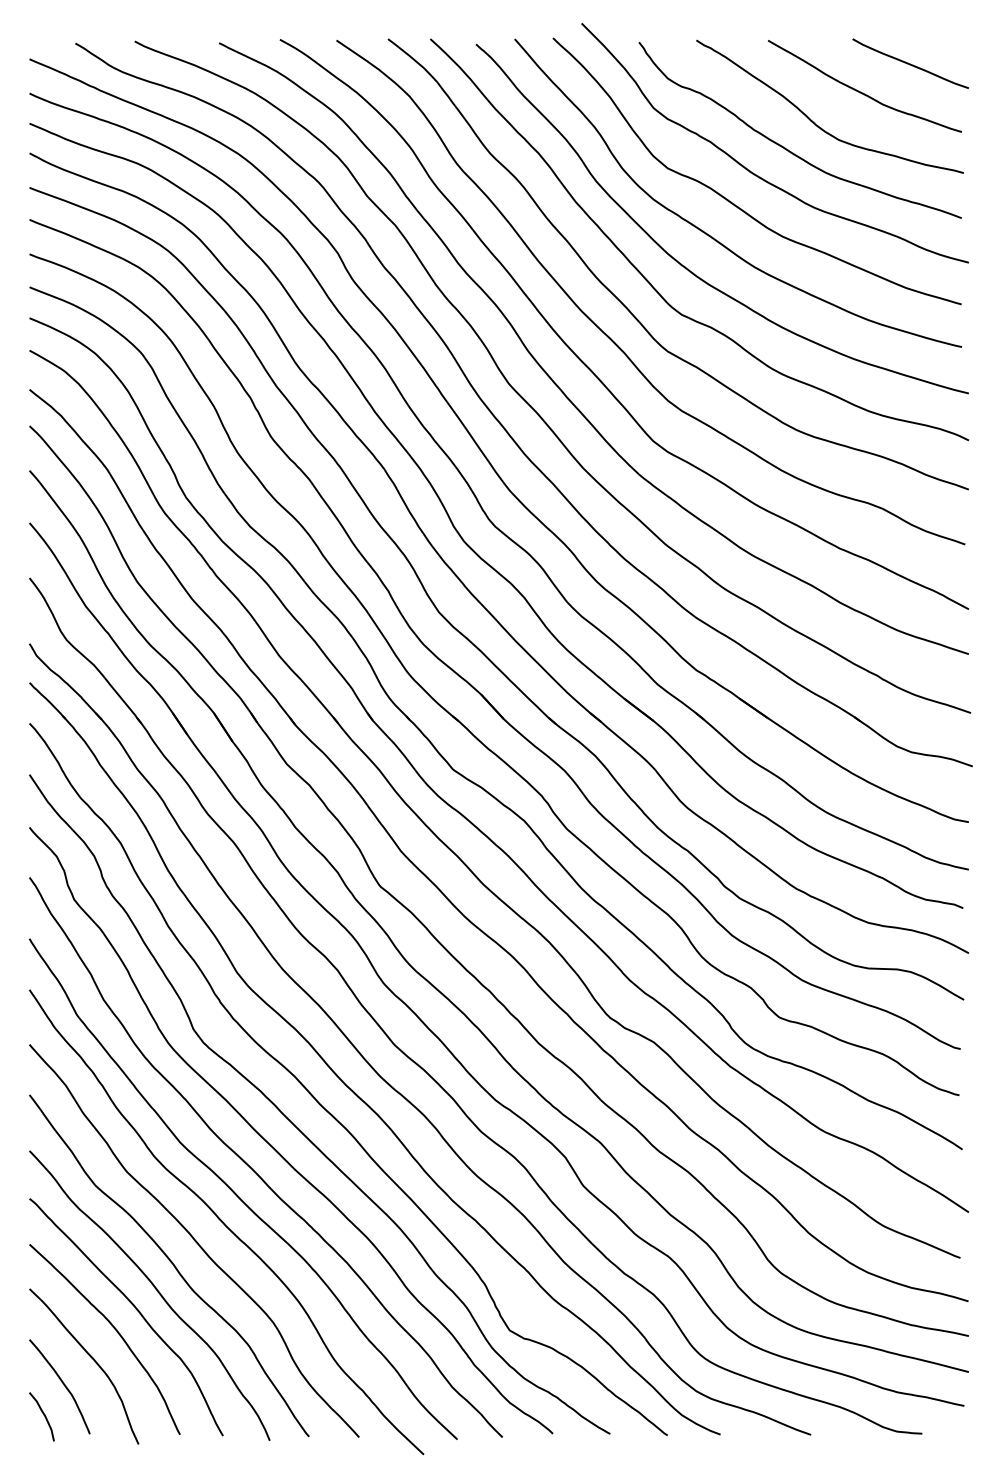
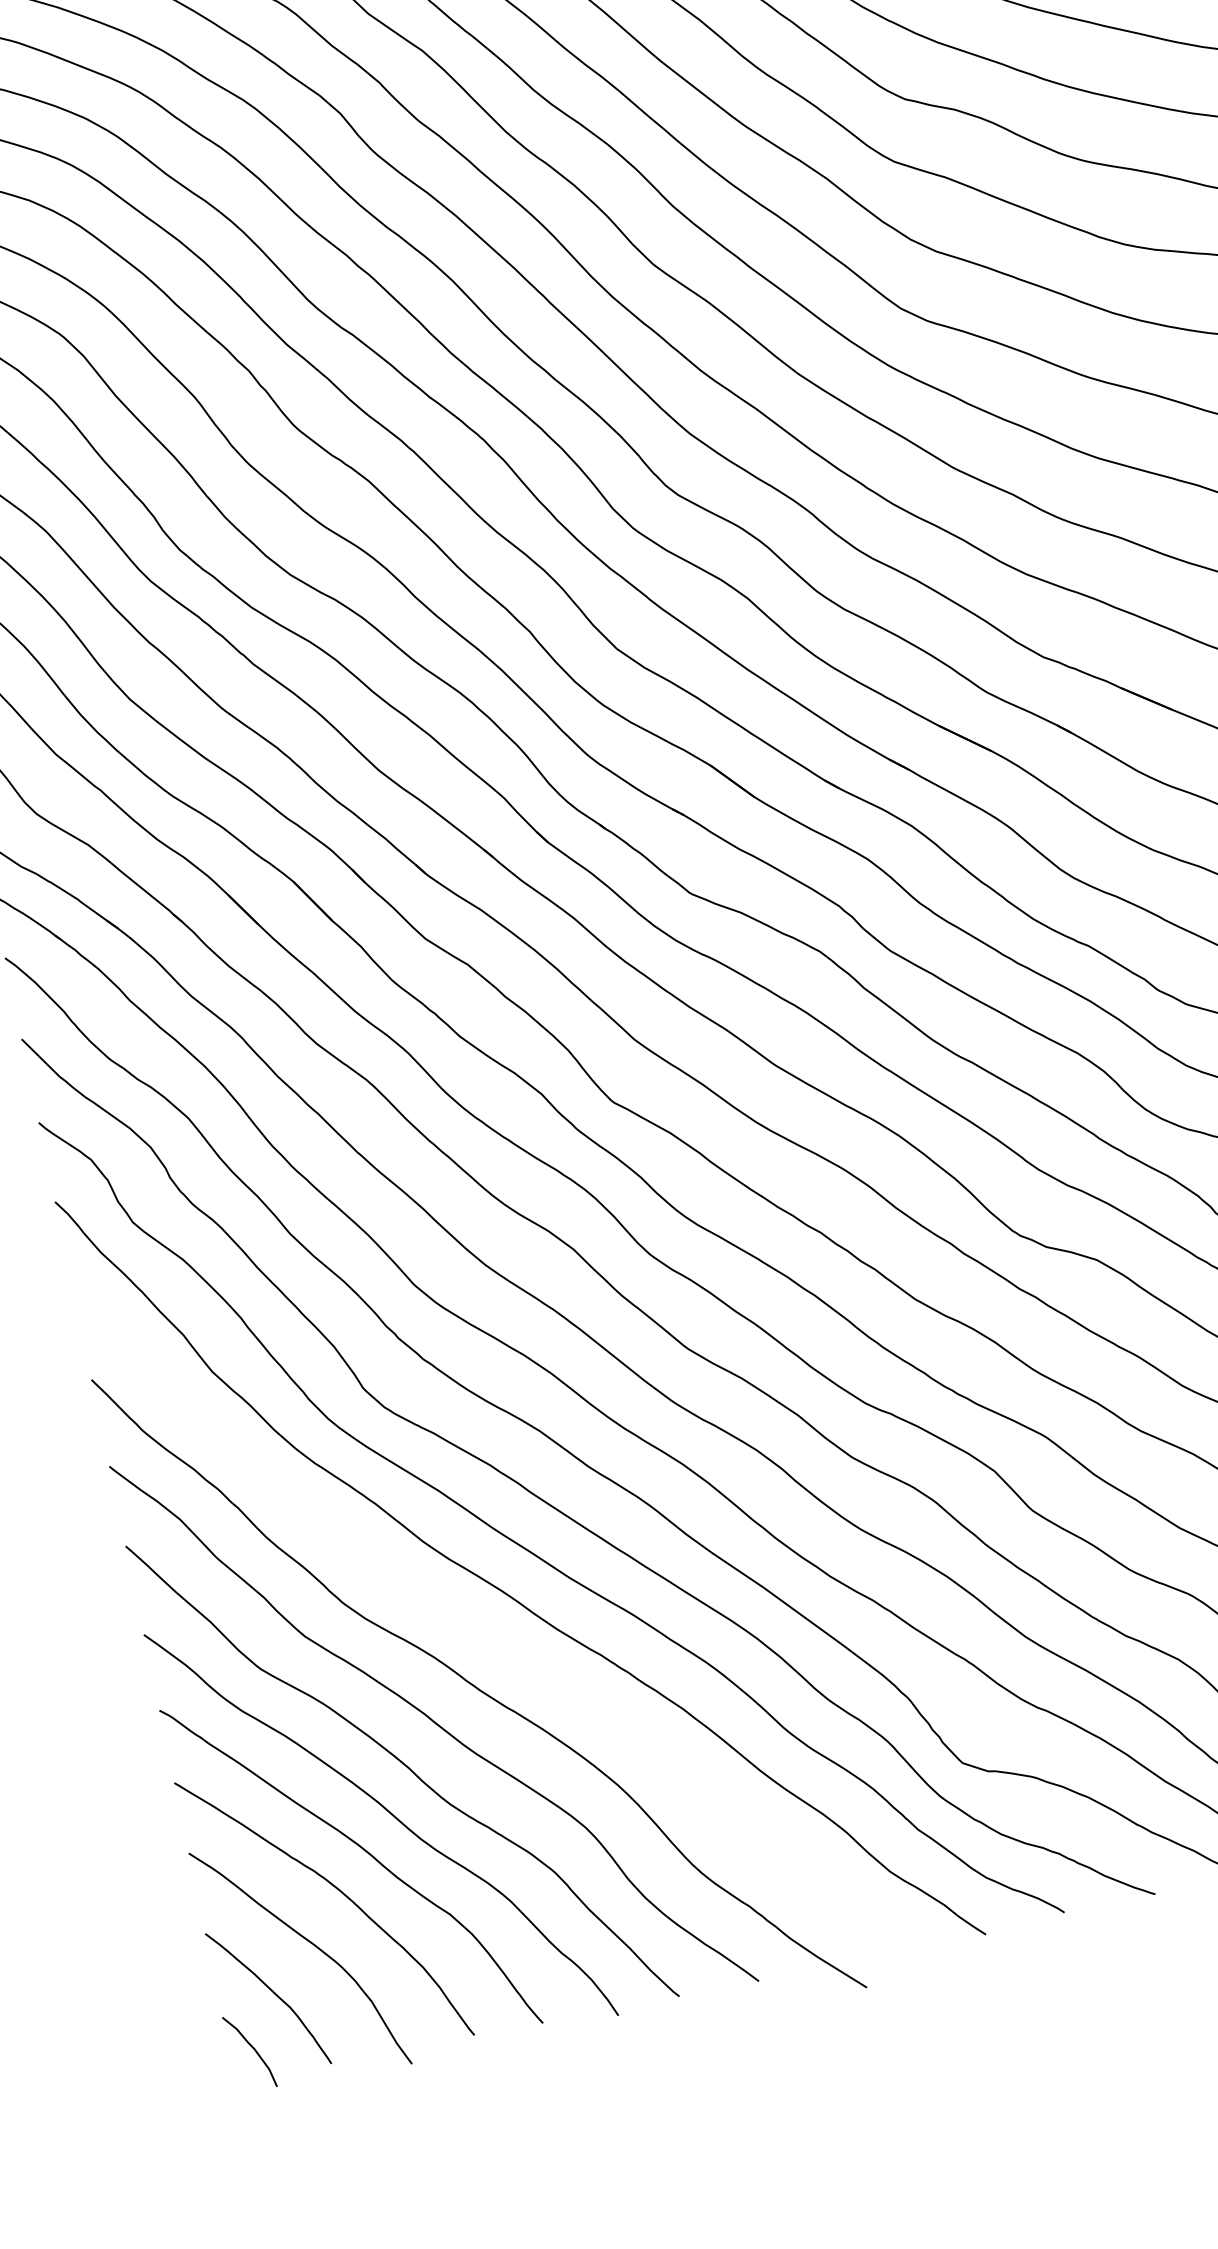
curve: (237, 1194) -> (487, 1636), removed

